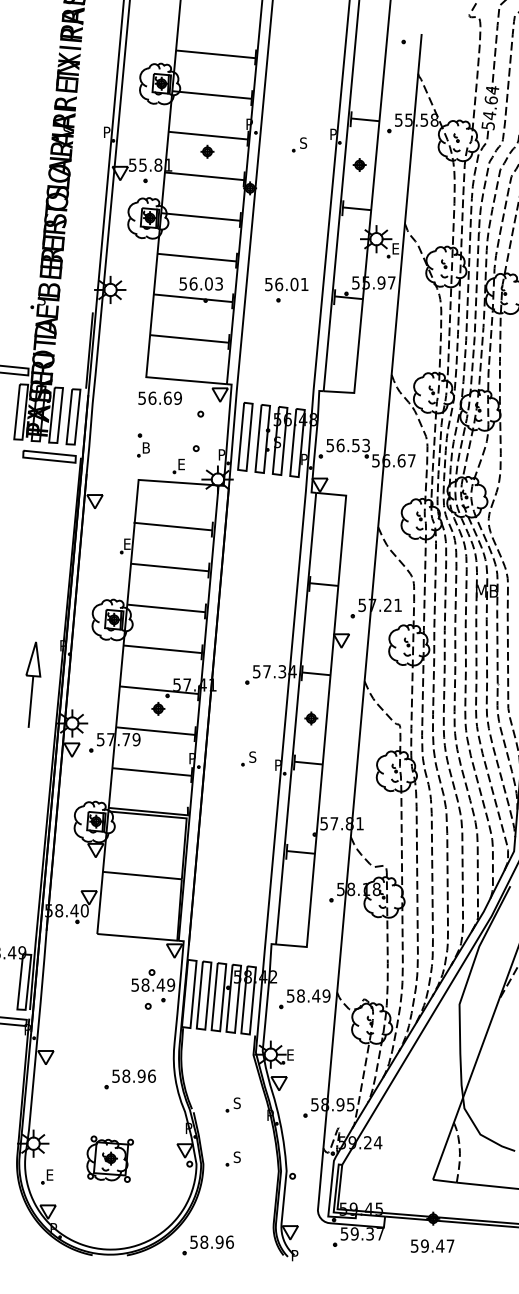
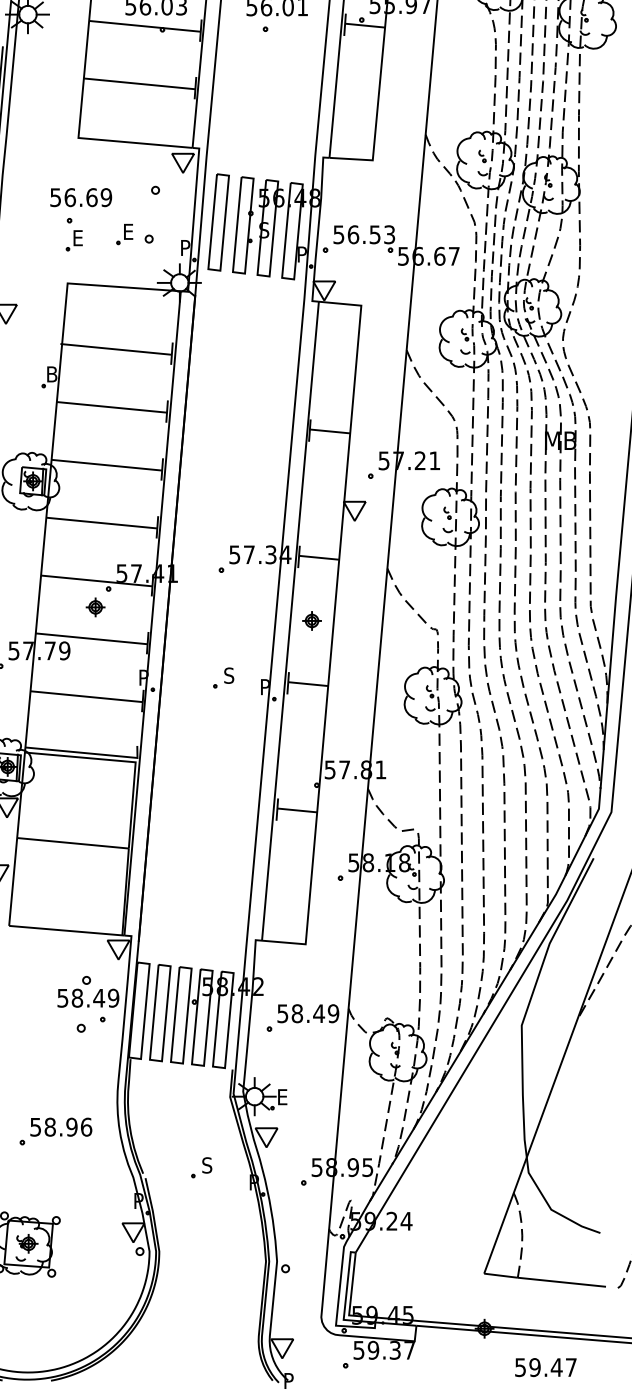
text: (159, 397) -> (80, 196), moved
text: (148, 447) -> (81, 237), B -> E
part: (178, 466) -> (124, 234), moved
text: (129, 543) -> (54, 373), E -> B
part: (232, 1158) -> (200, 1243), removed
part: (207, 1245) -> (165, 1366), removed
text: (432, 1245) -> (545, 1366), moved

